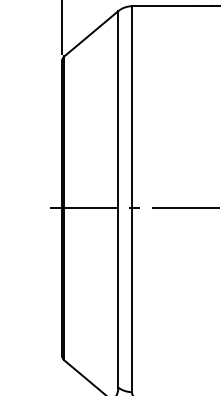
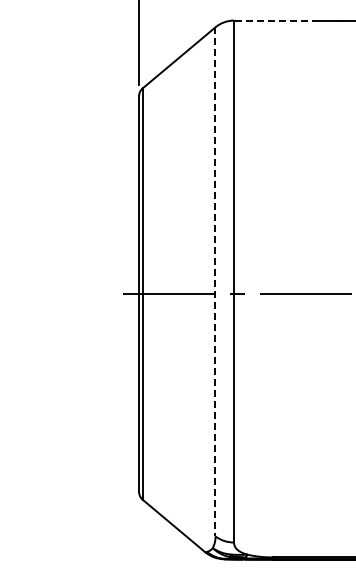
line: (162, 6) -> (275, 20), solid -> dashed
line: (118, 199) -> (215, 281), solid -> dashed

